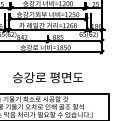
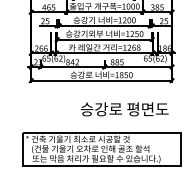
text: (47, 77) -> (124, 109), moved

